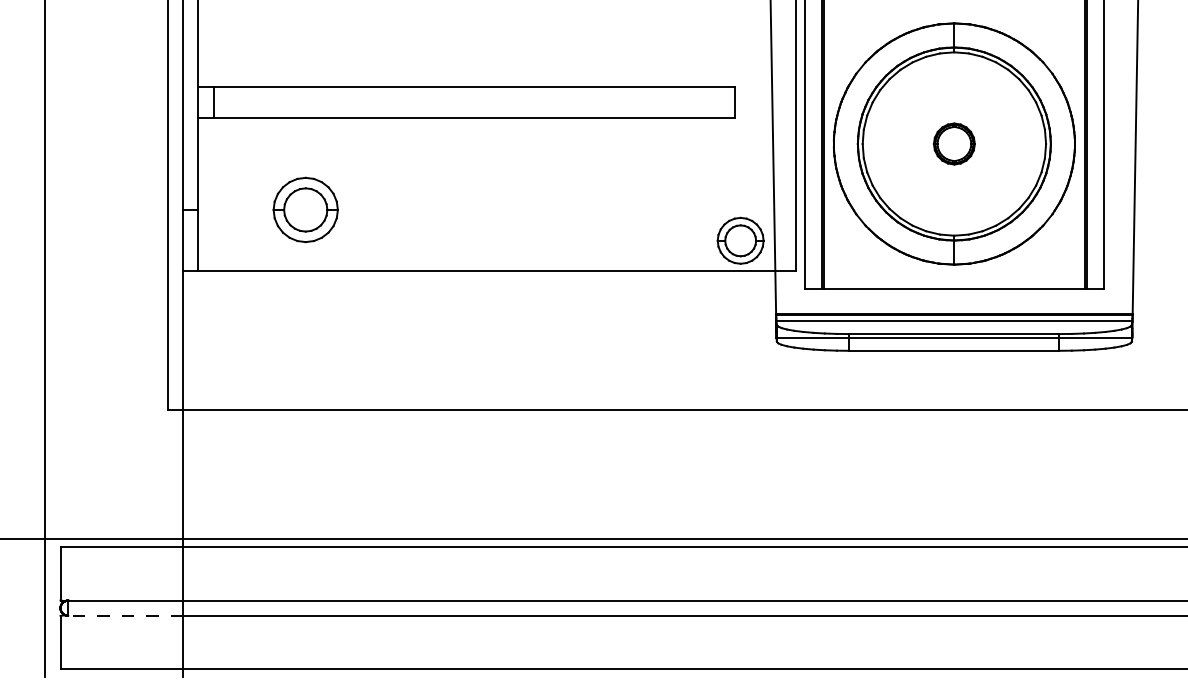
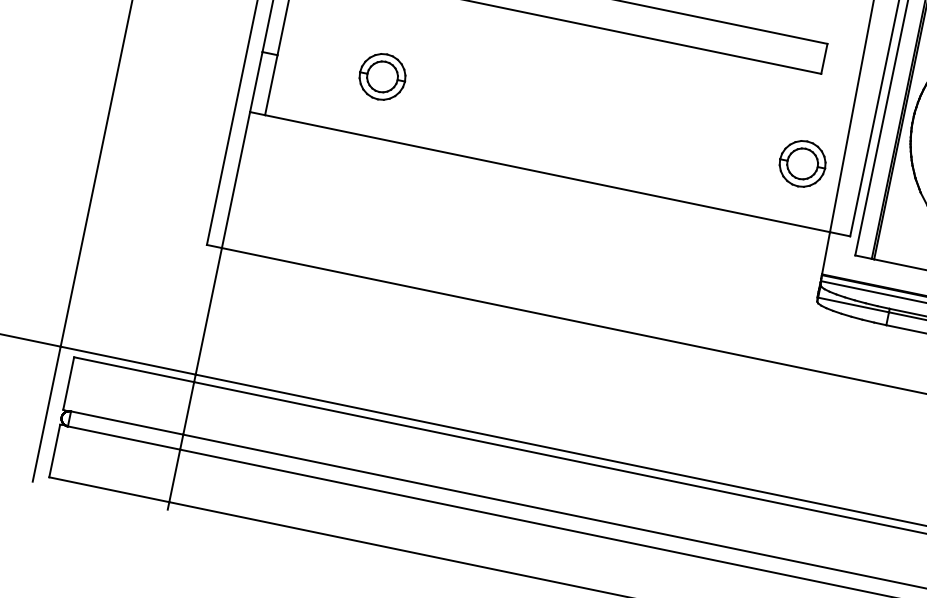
part: (305, 209) -> (382, 76), size x0.71
part: (740, 240) -> (802, 163), moved
line: (125, 615) -> (123, 437), dashed -> solid

